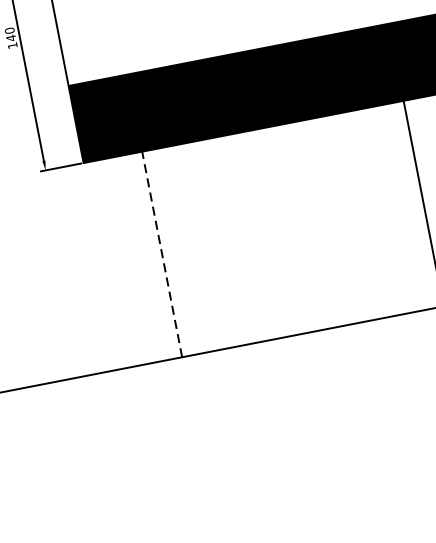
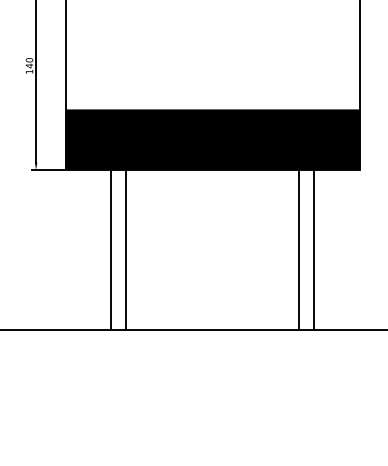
line: (404, 206) -> (299, 249), added
line: (180, 250) -> (125, 249), added
line: (162, 253) -> (111, 249), dashed -> solid

